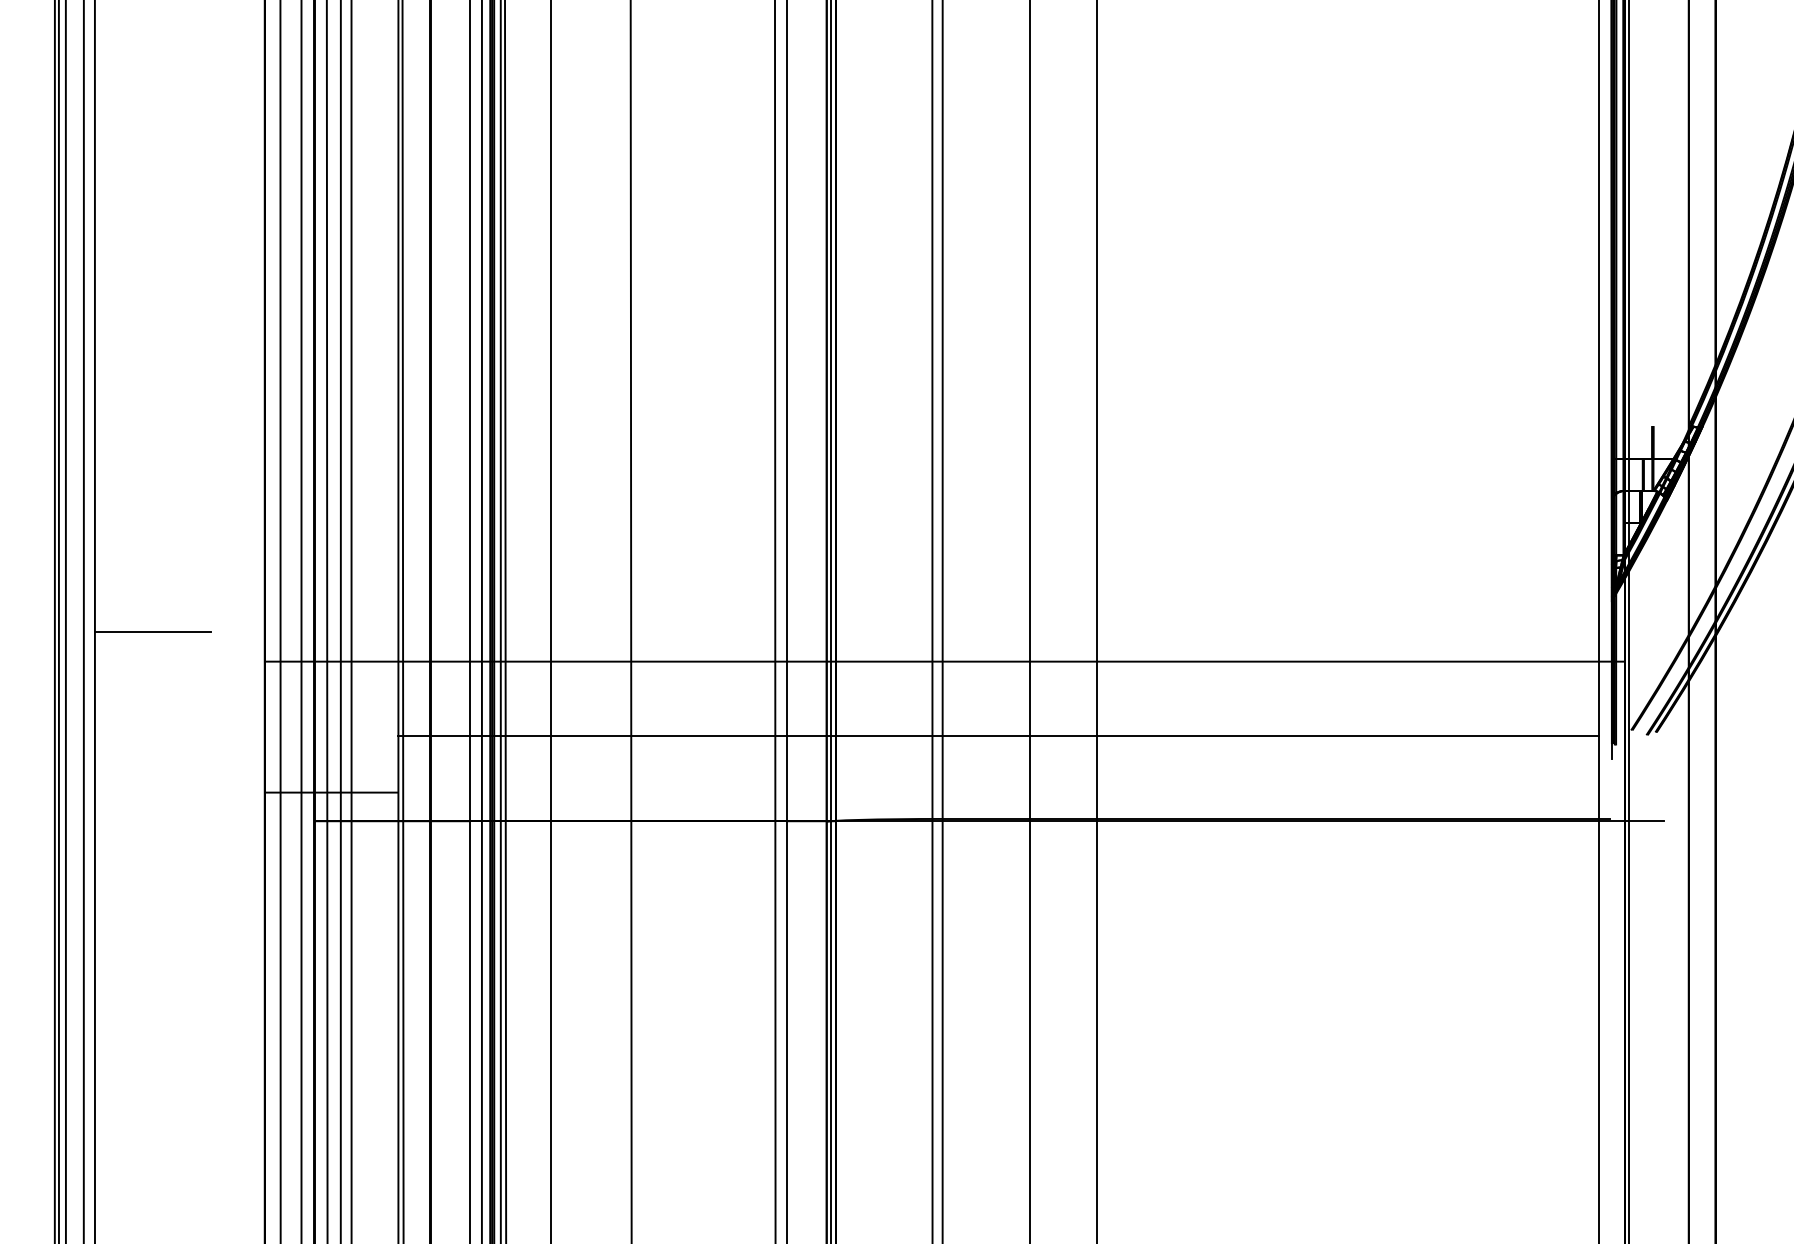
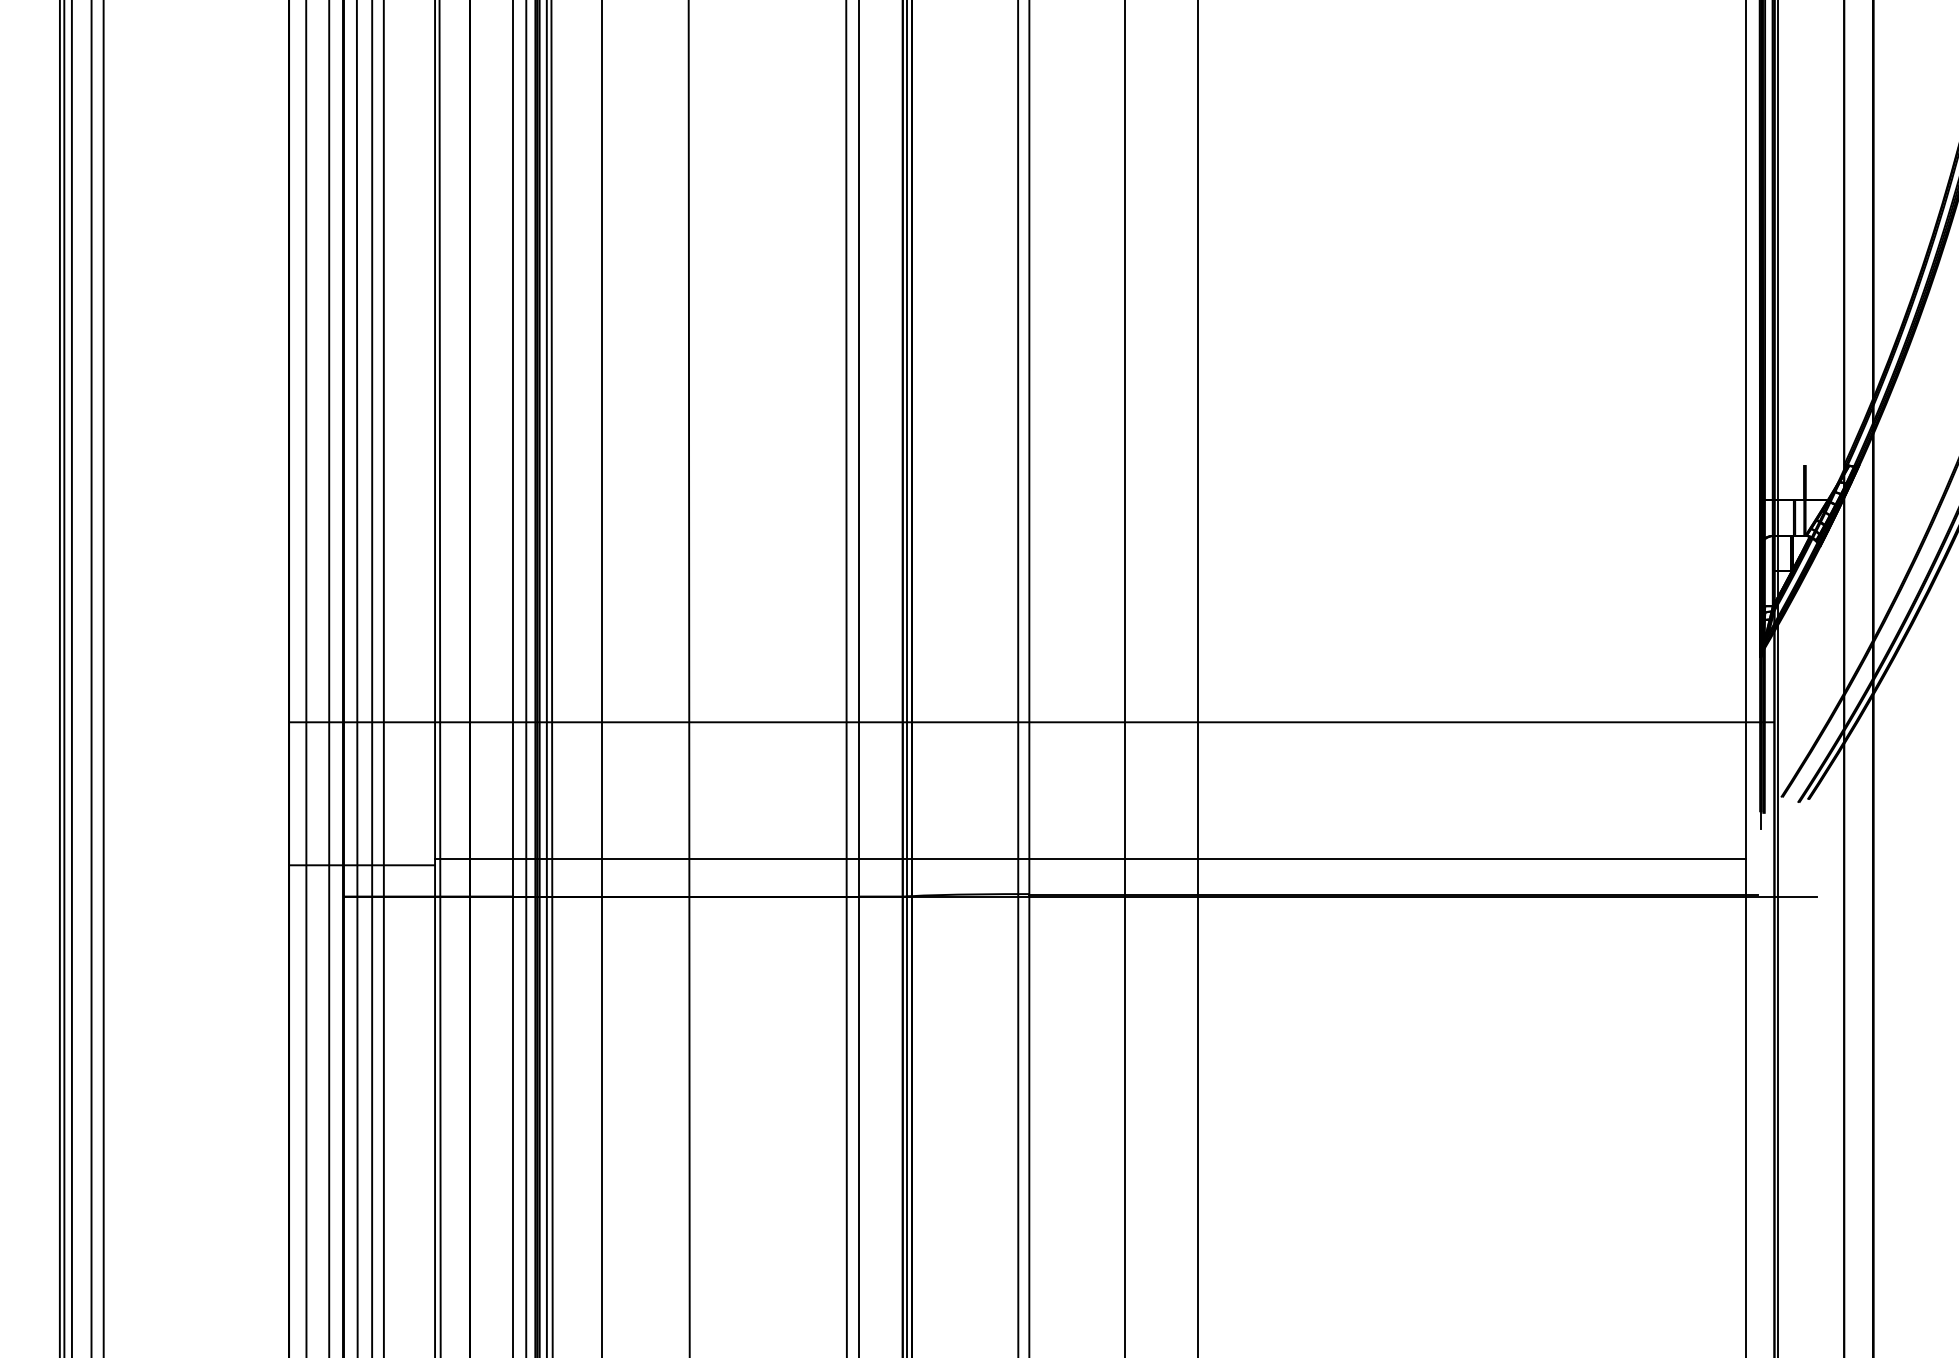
line: (153, 632) -> (167, 690), removed
line: (998, 735) -> (1090, 858), moved

